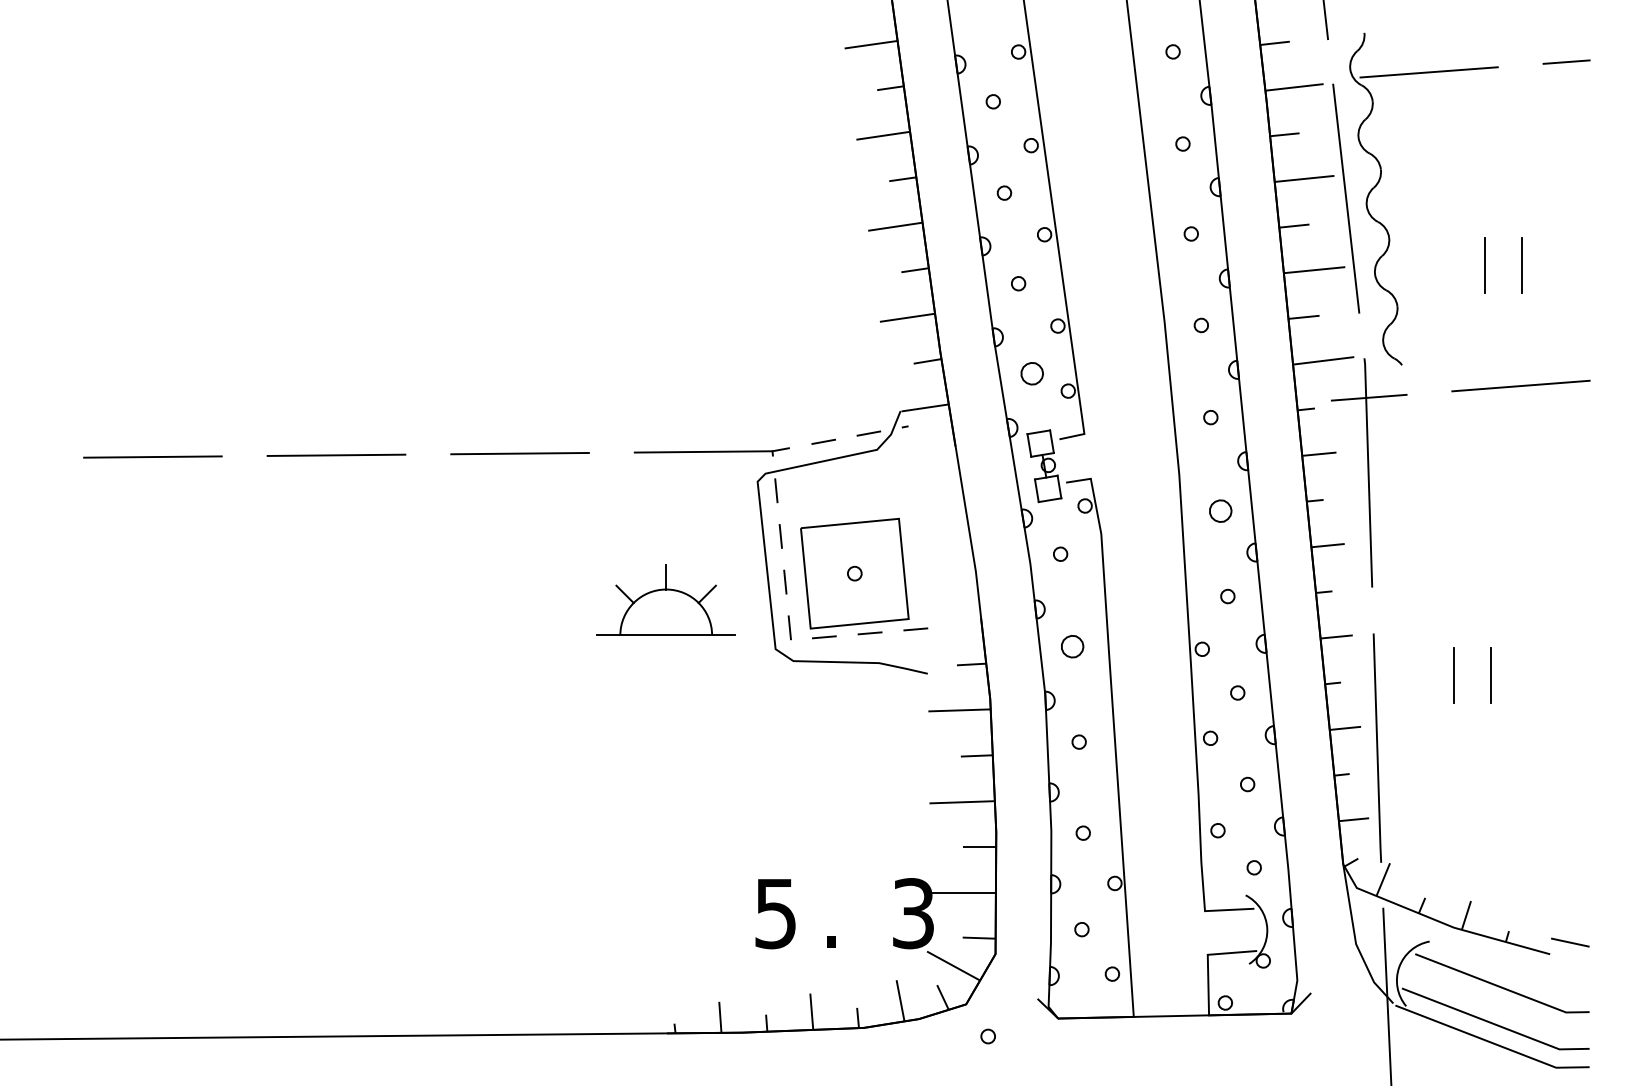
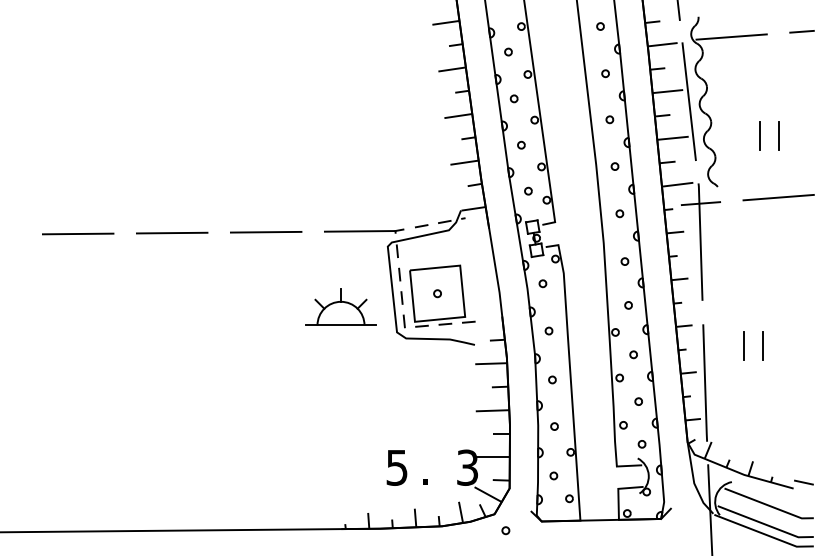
part: (1032, 372) -> (528, 190), size x0.62
part: (1219, 510) -> (624, 261), size x0.62
part: (1071, 645) -> (548, 330), size x0.62

